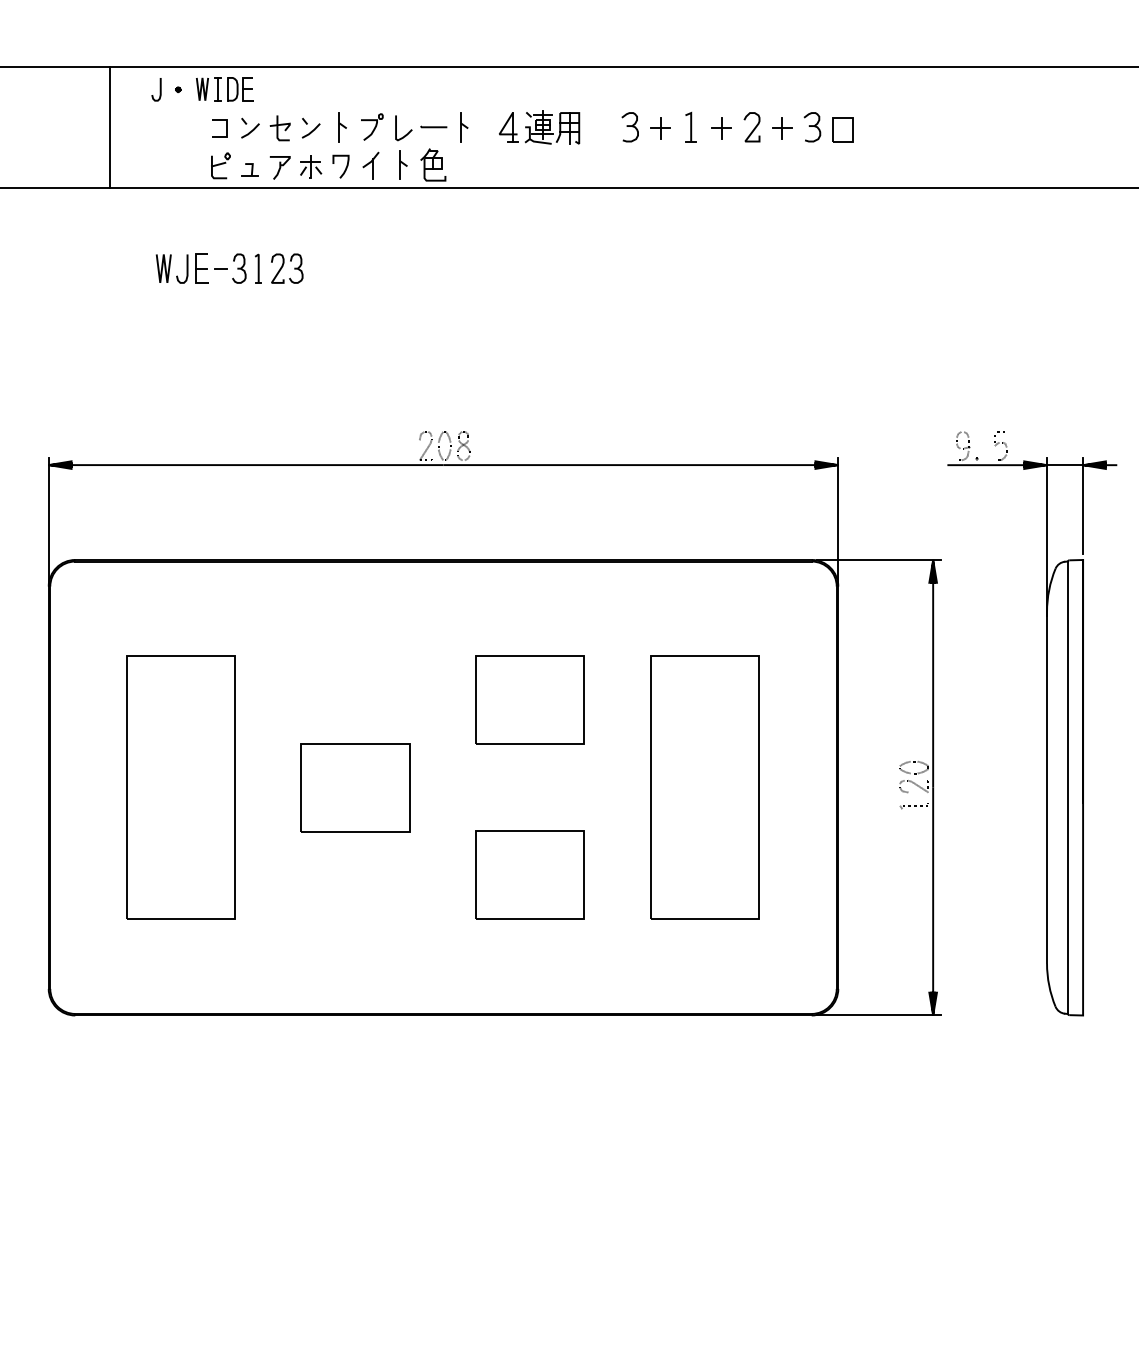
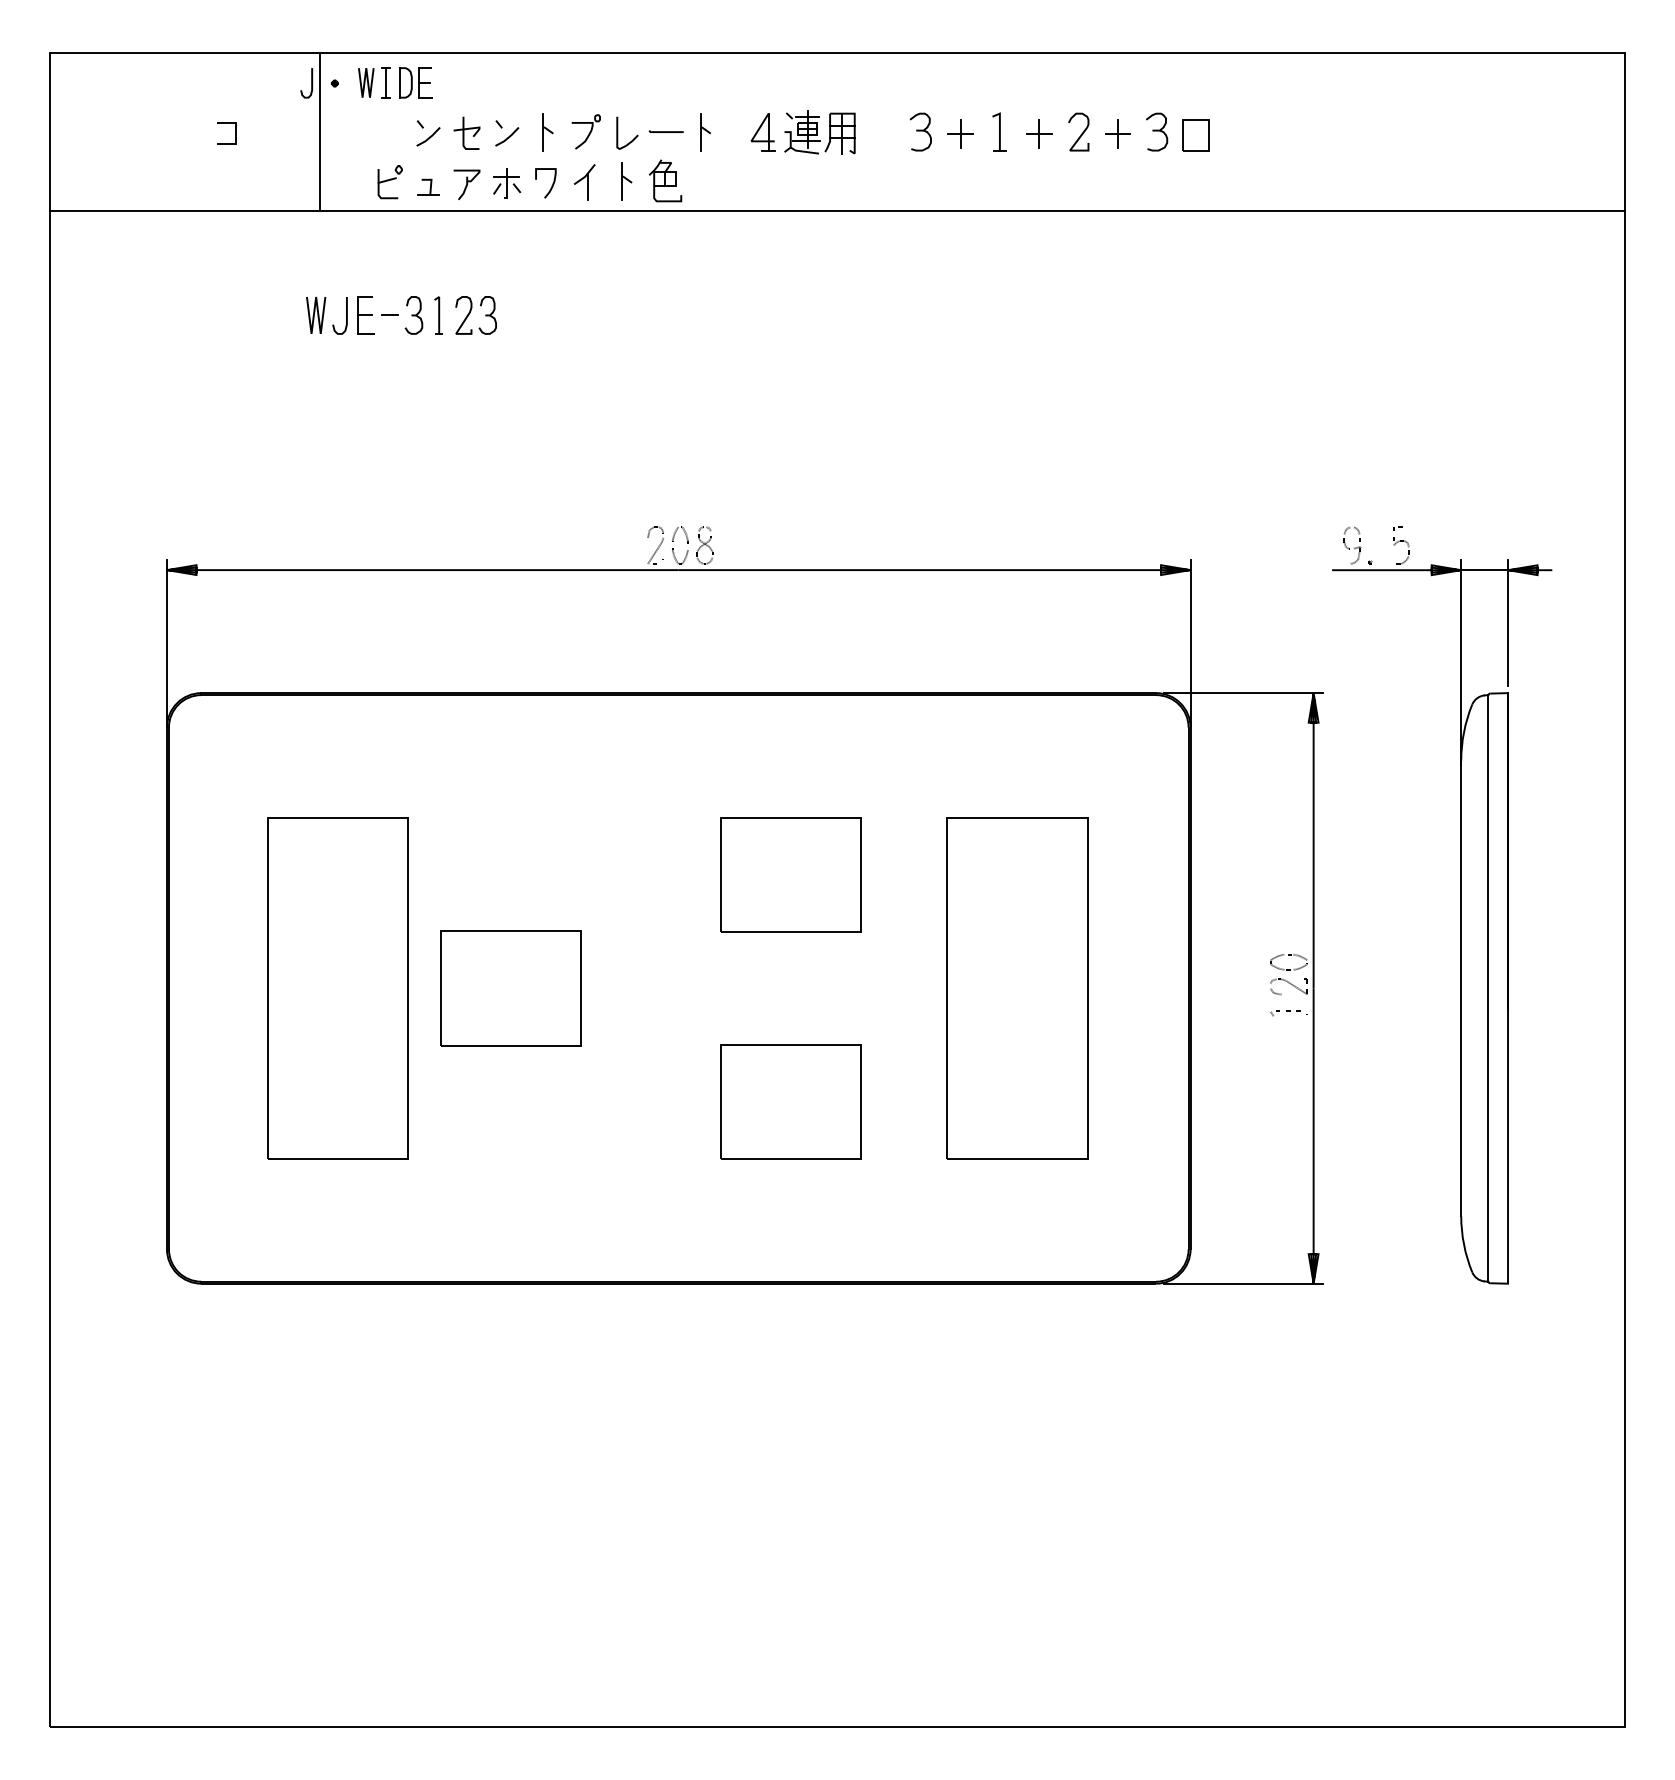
line: (110, 126) -> (319, 131), moved
line: (226, 128) -> (235, 133), moved
part: (355, 787) -> (510, 988), moved

